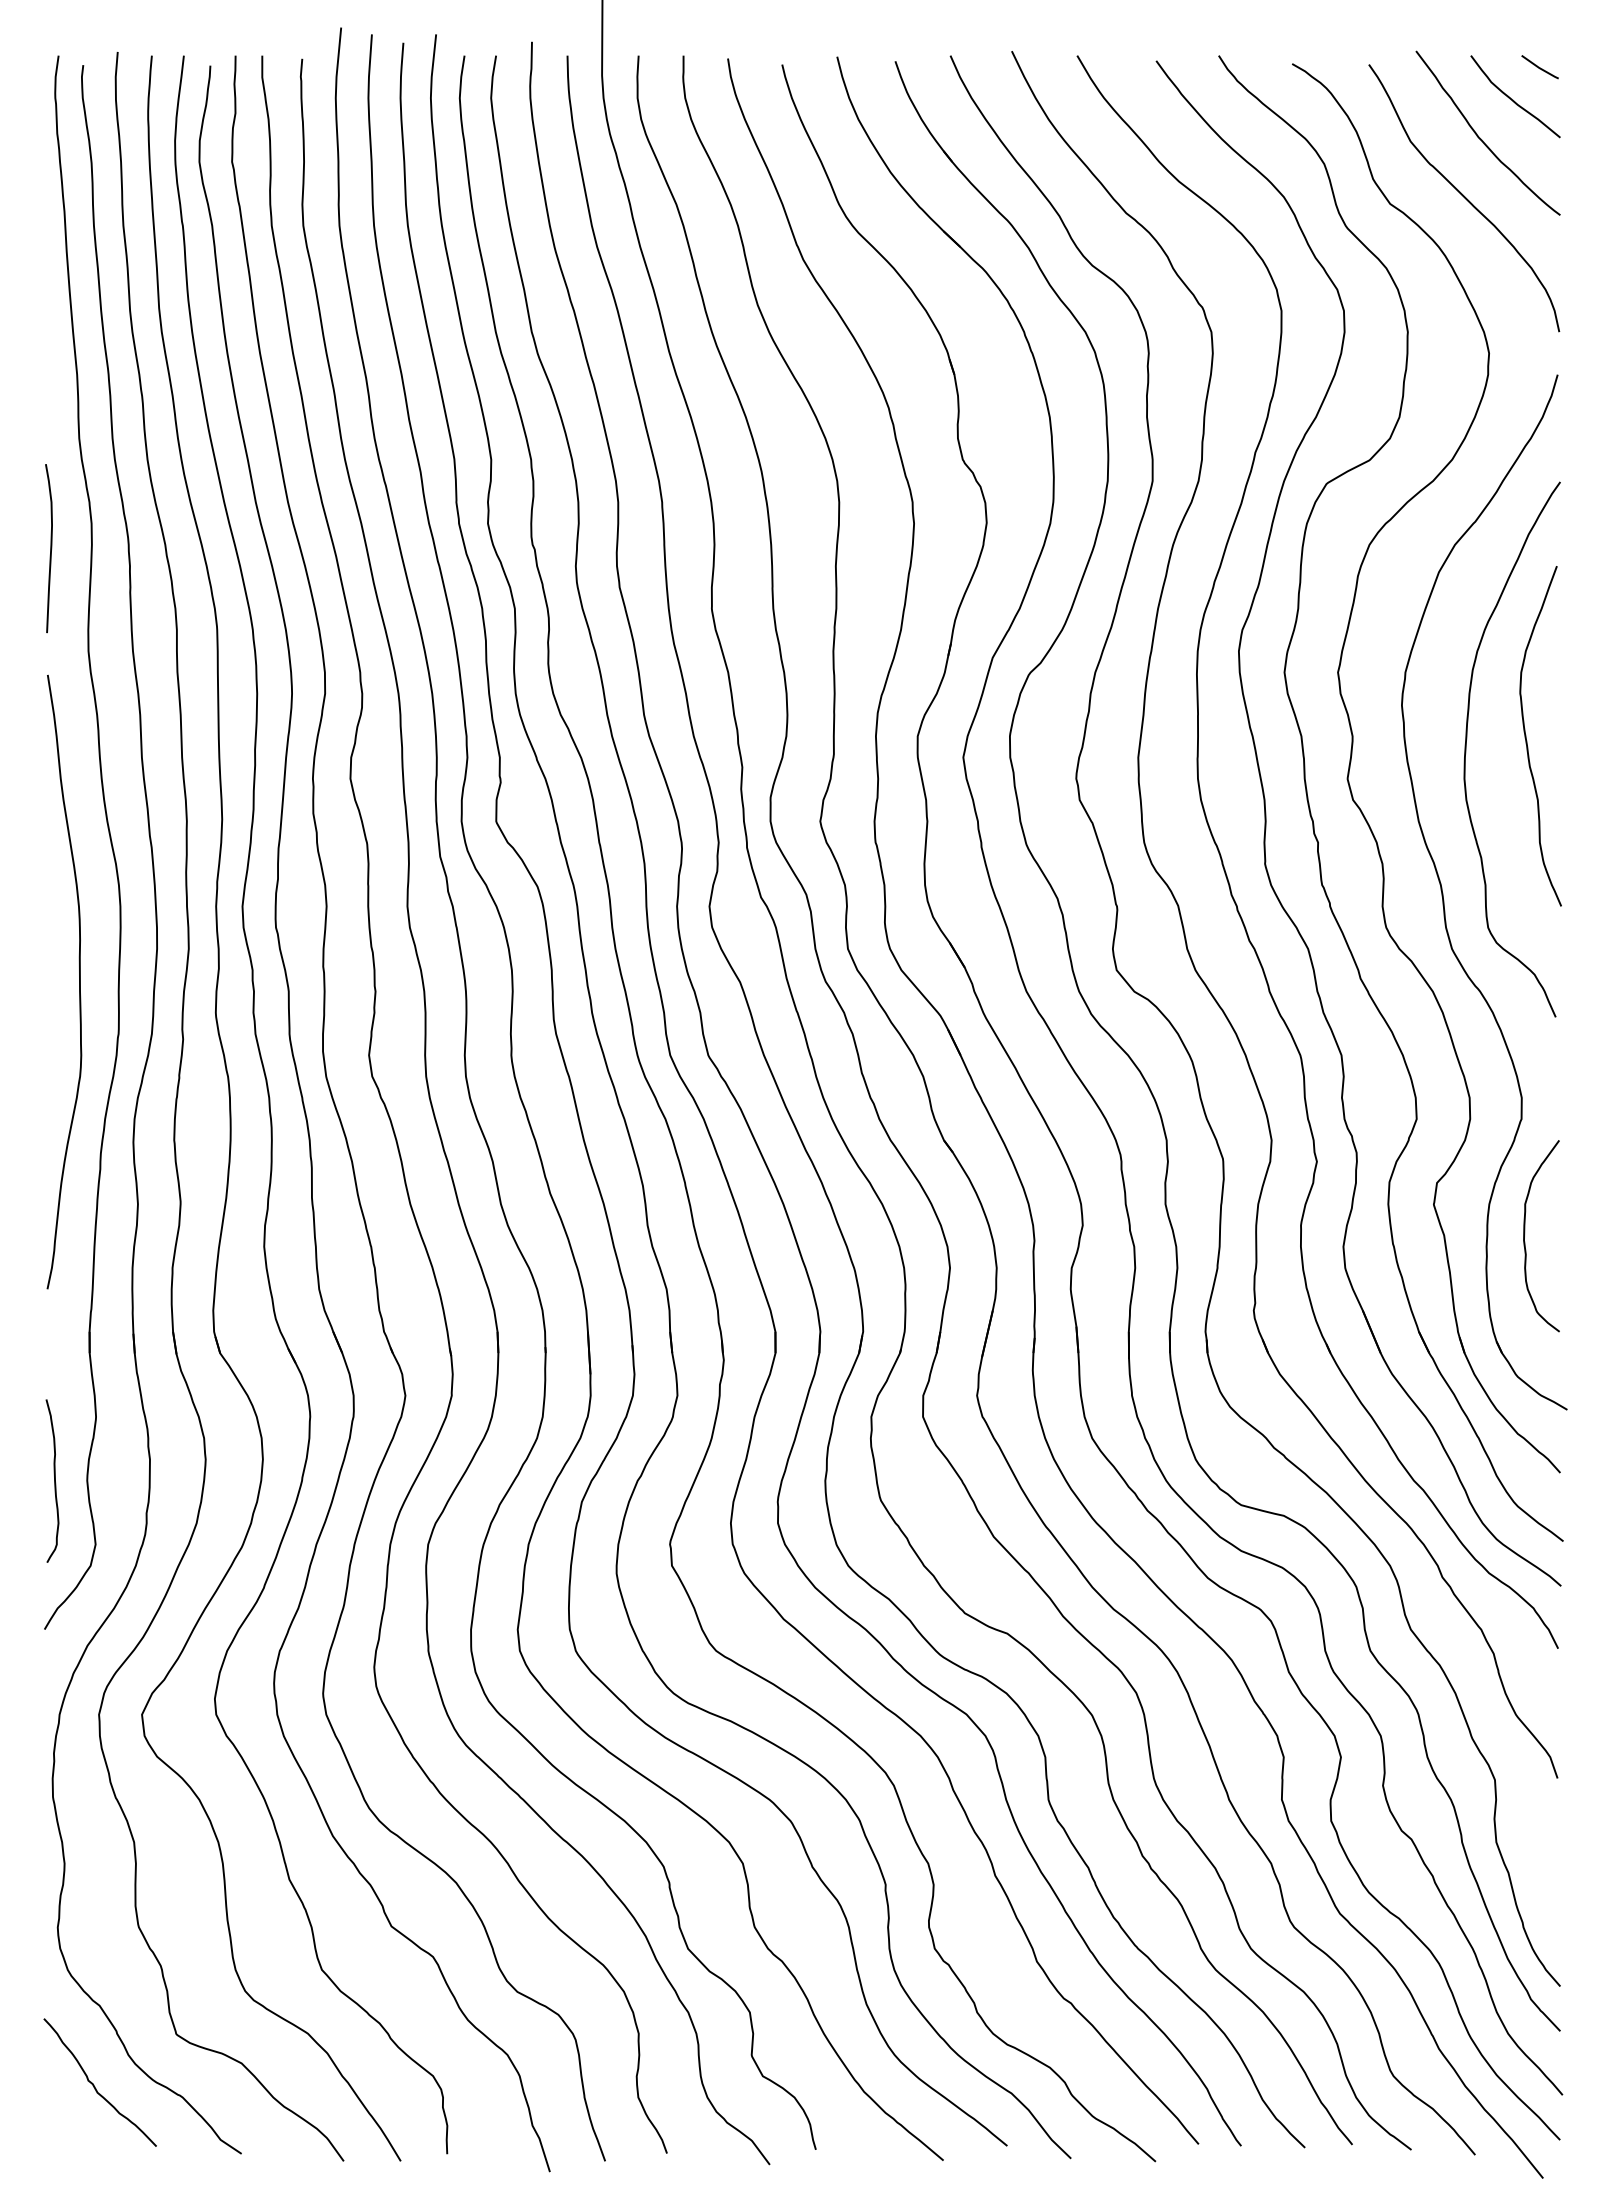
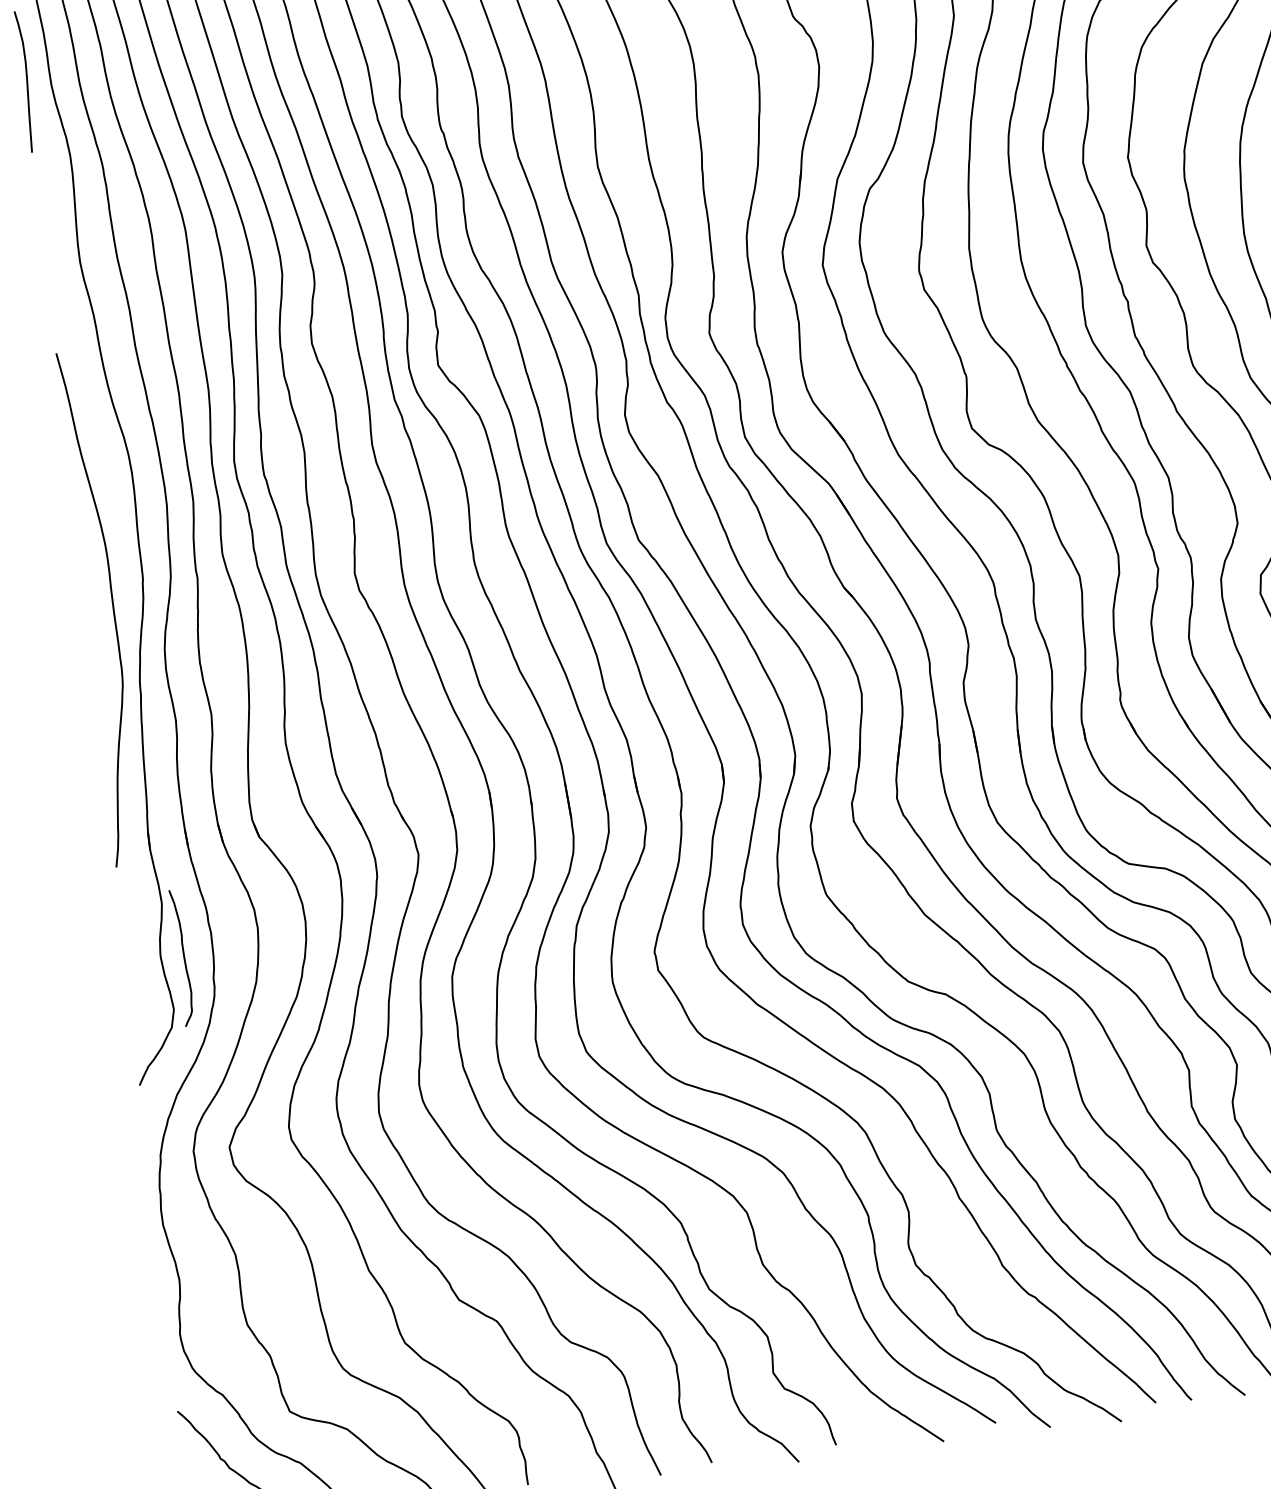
curve: (50, 548) -> (26, 81), moved
curve: (79, 981) -> (112, 606), moved
curve: (54, 1480) -> (183, 957), moved

